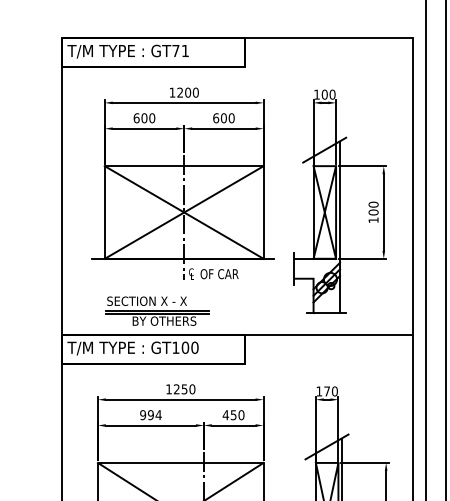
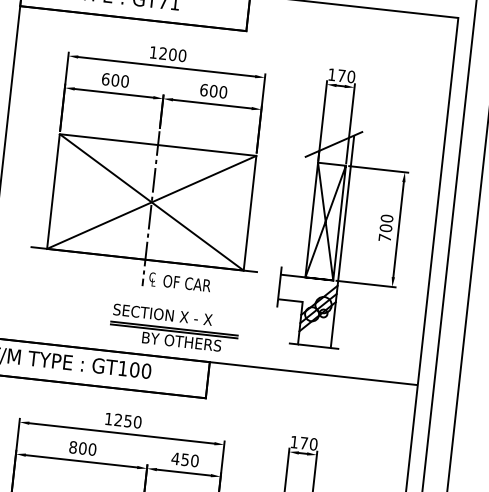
text: (324, 94) -> (341, 75), 100 -> 170
text: (373, 220) -> (384, 238), 100 -> 700
part: (157, 310) -> (174, 327), moved
text: (150, 415) -> (82, 448), 994 -> 800

